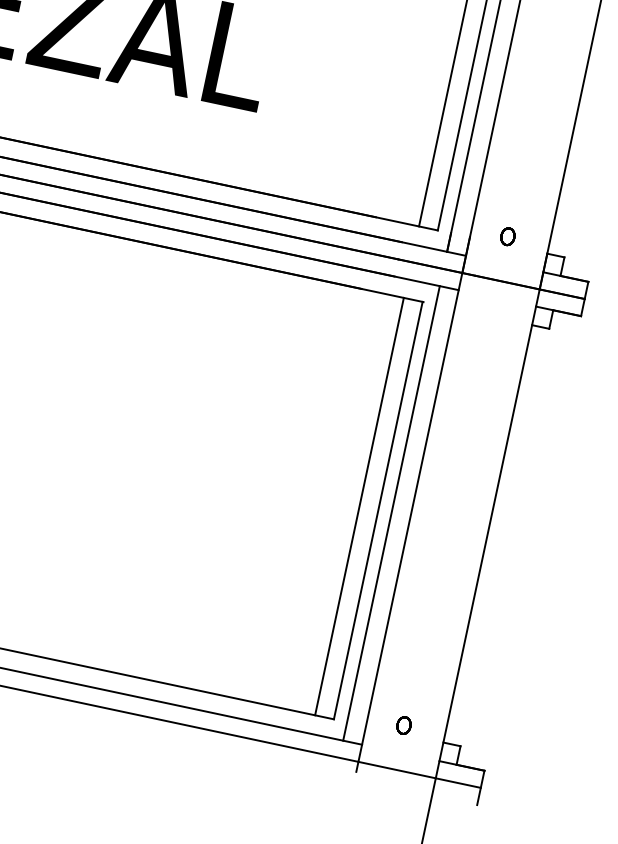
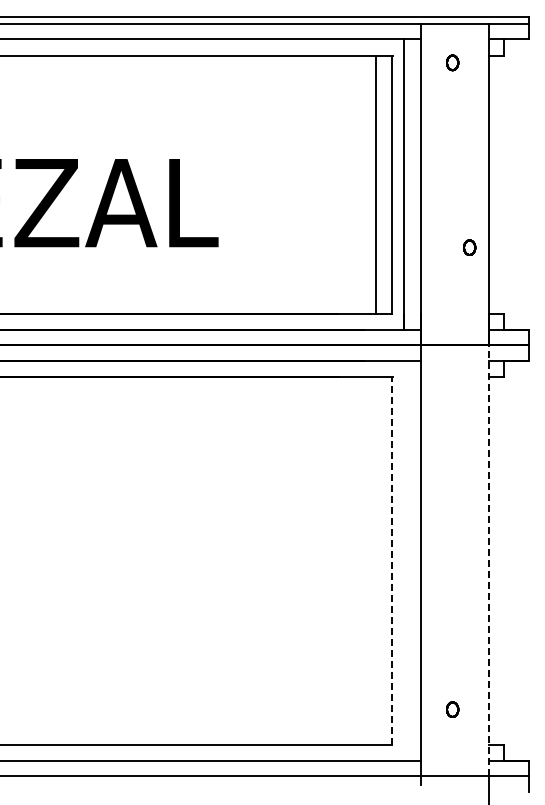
part: (507, 236) -> (469, 247), moved
line: (359, 506) -> (375, 560), removed
line: (378, 510) -> (392, 560), solid -> dashed
line: (392, 513) -> (404, 560), removed
line: (487, 533) -> (488, 560), solid -> dashed
part: (403, 725) -> (452, 709), moved

